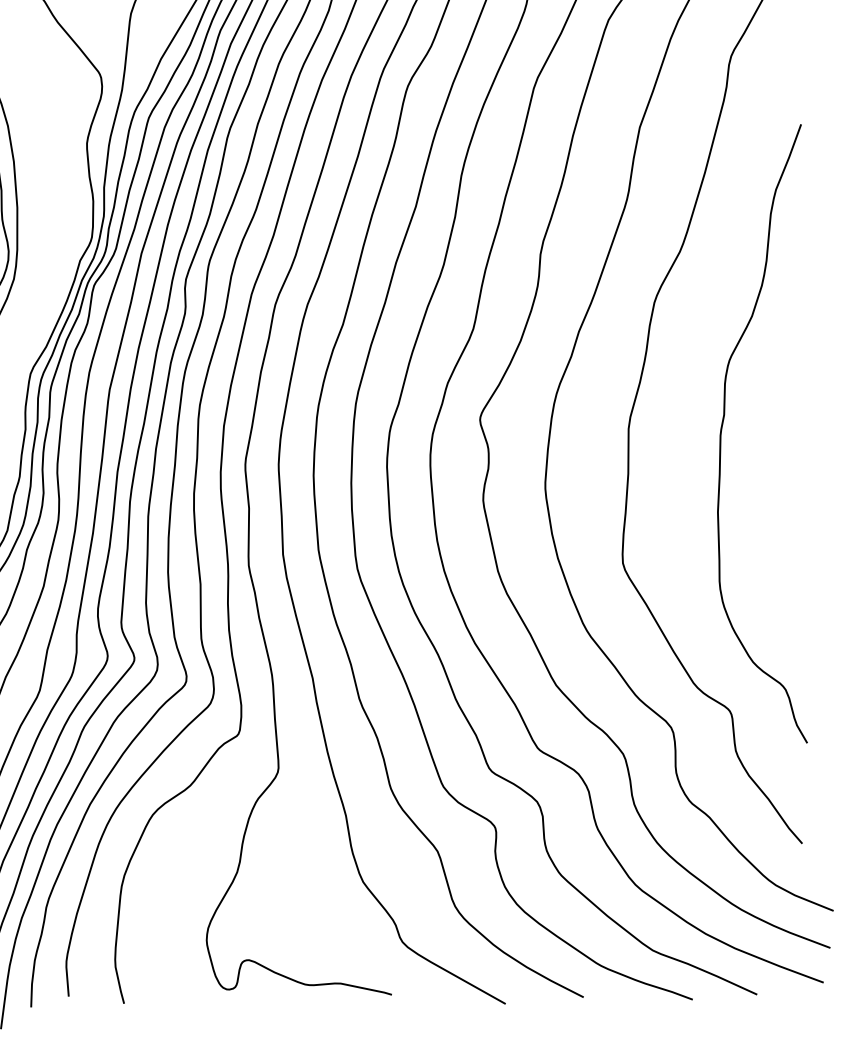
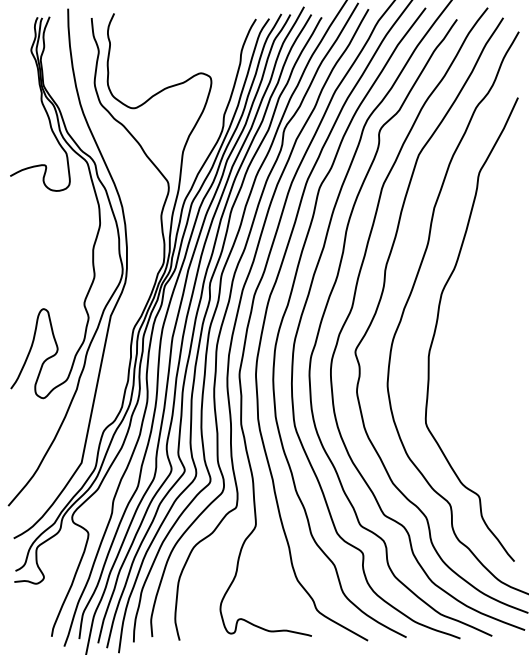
curve: (725, 422) -> (476, 353), removed

